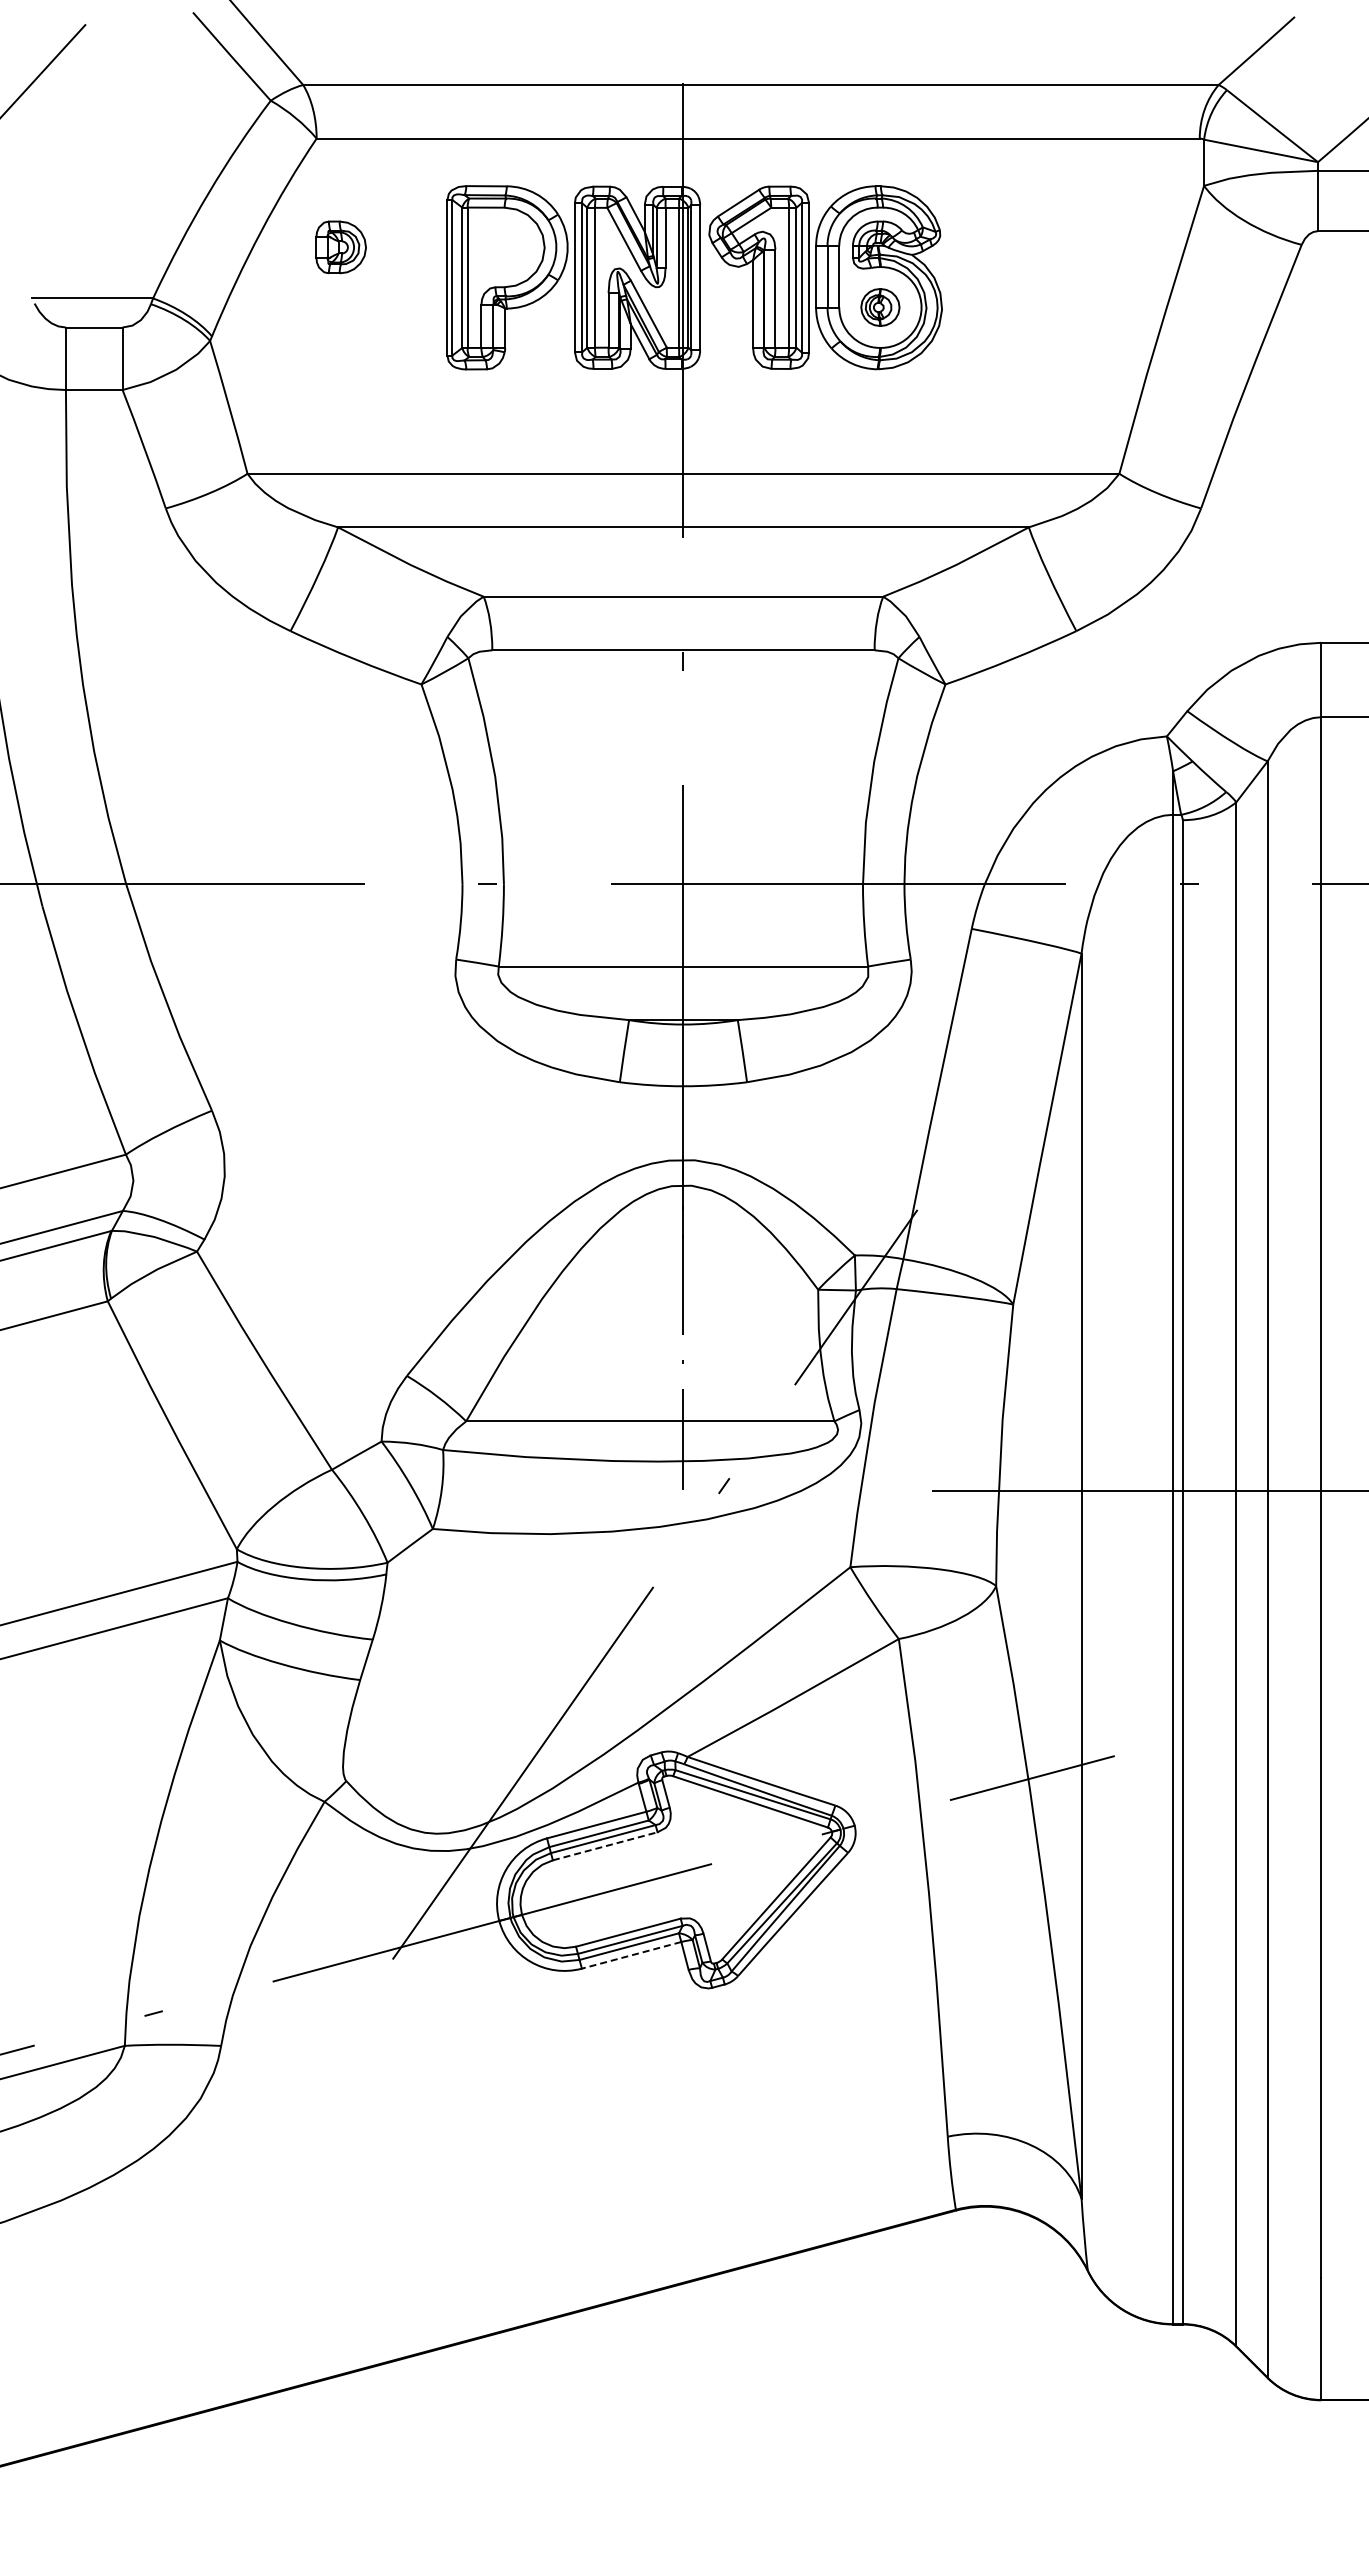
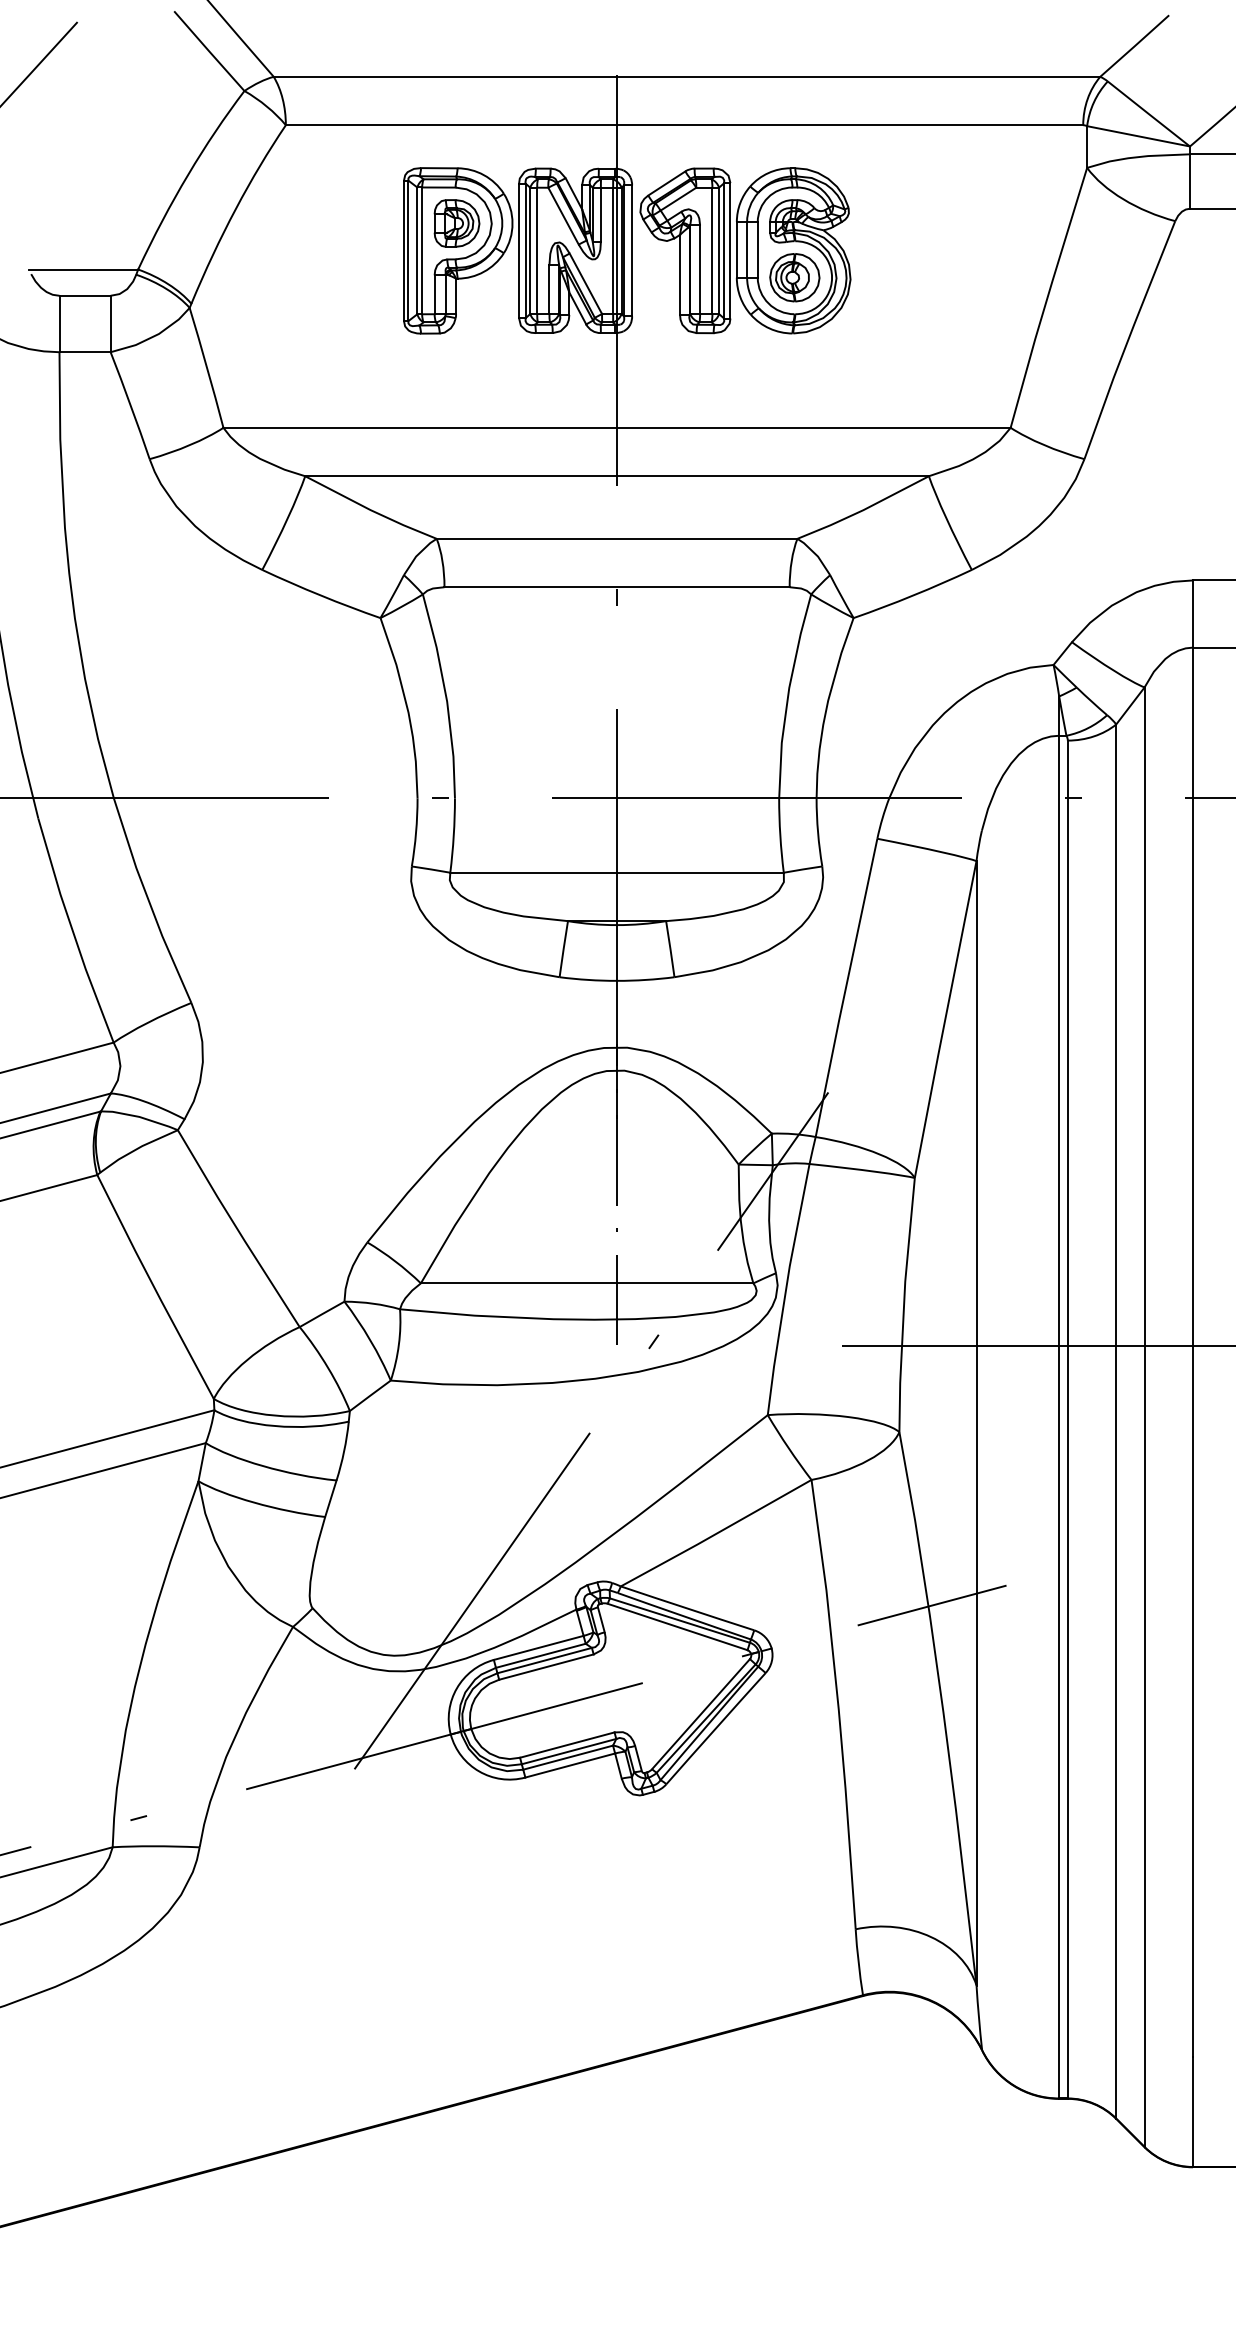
part: (340, 247) -> (456, 223), moved
part: (880, 307) -> (794, 277), size x1.43
line: (605, 1846) -> (546, 1667), dashed -> solid
line: (631, 1955) -> (570, 1765), dashed -> solid

